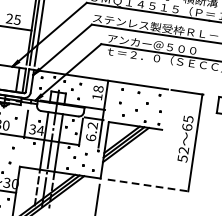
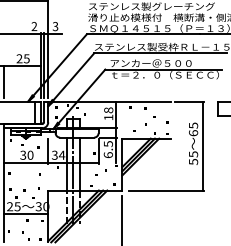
text: (91, 126) -> (107, 144), 6.2 -> 6.5
text: (183, 150) -> (193, 154), 52 -> 55
line: (148, 185) -> (166, 190), dashed -> solid

